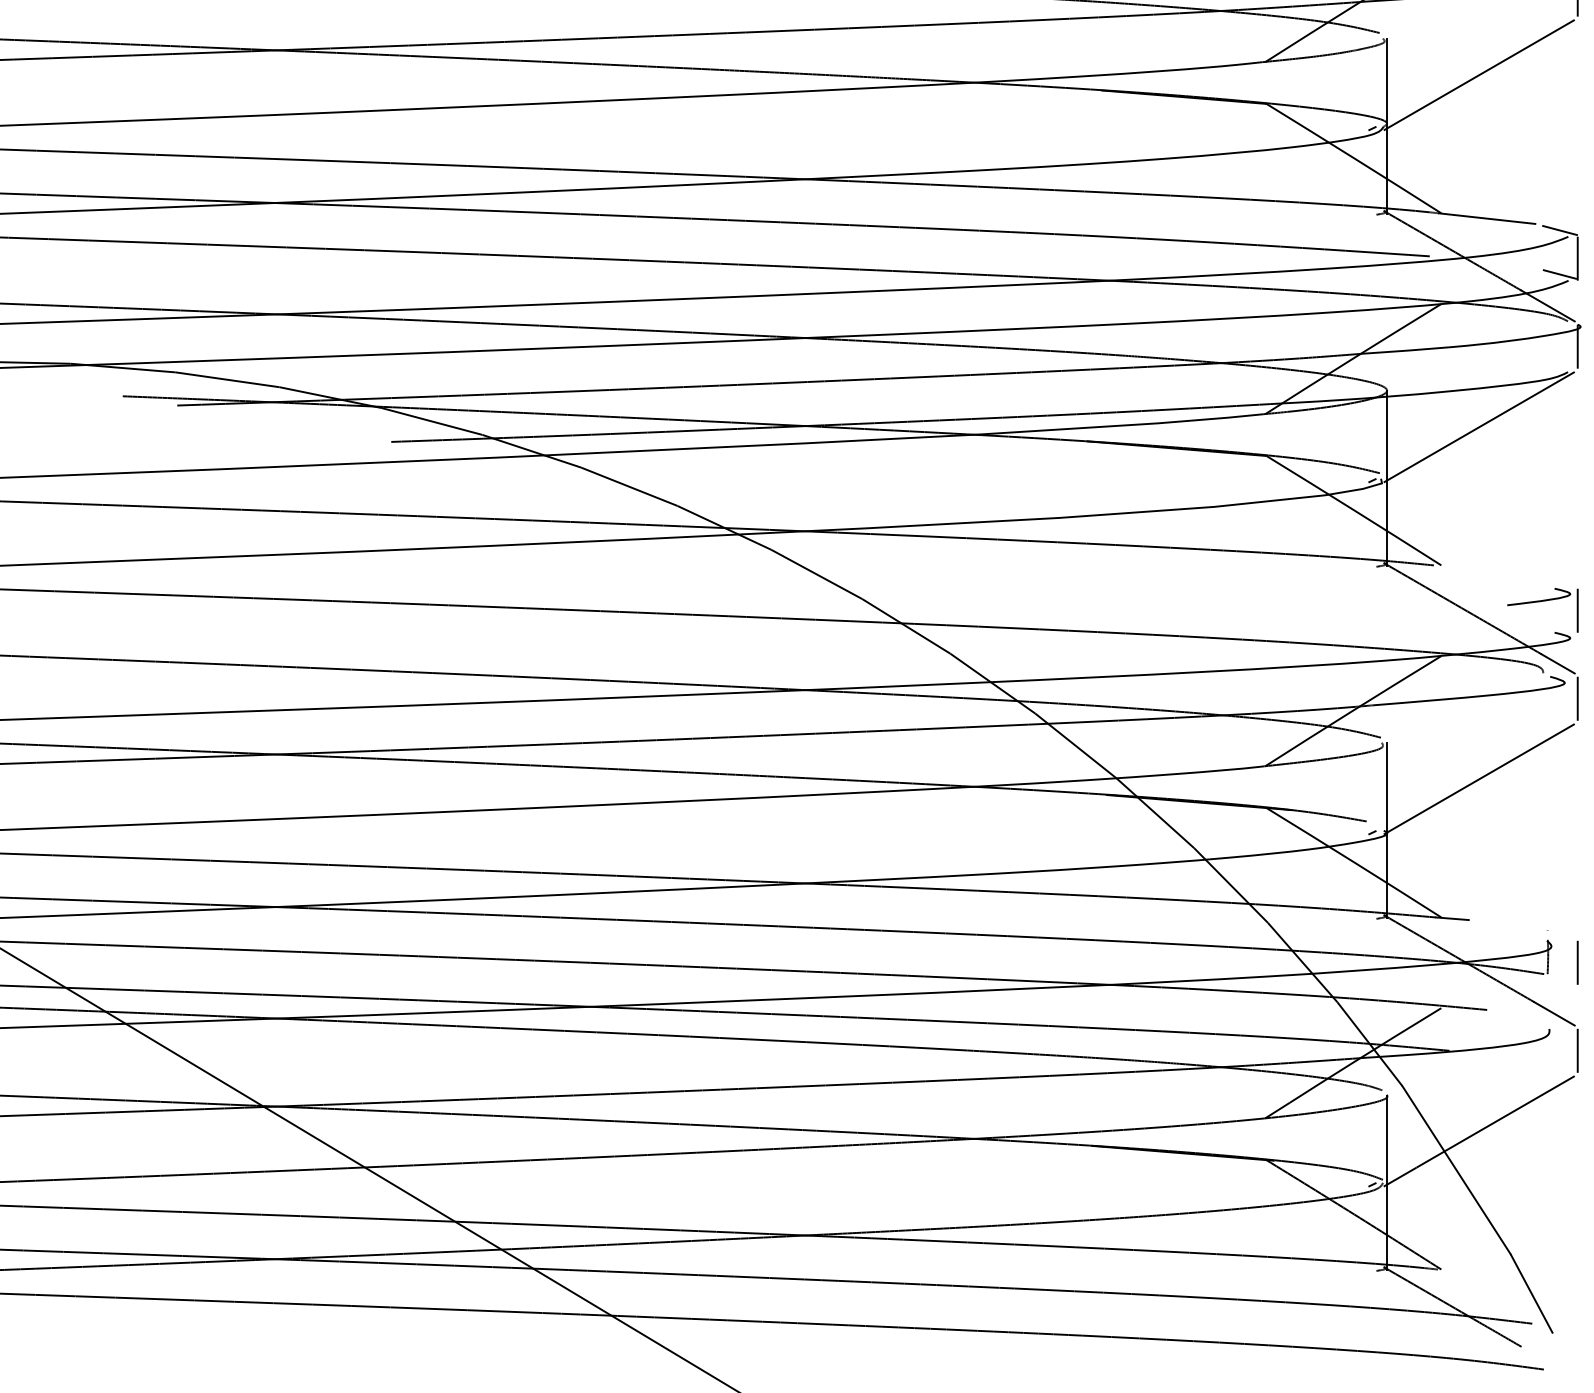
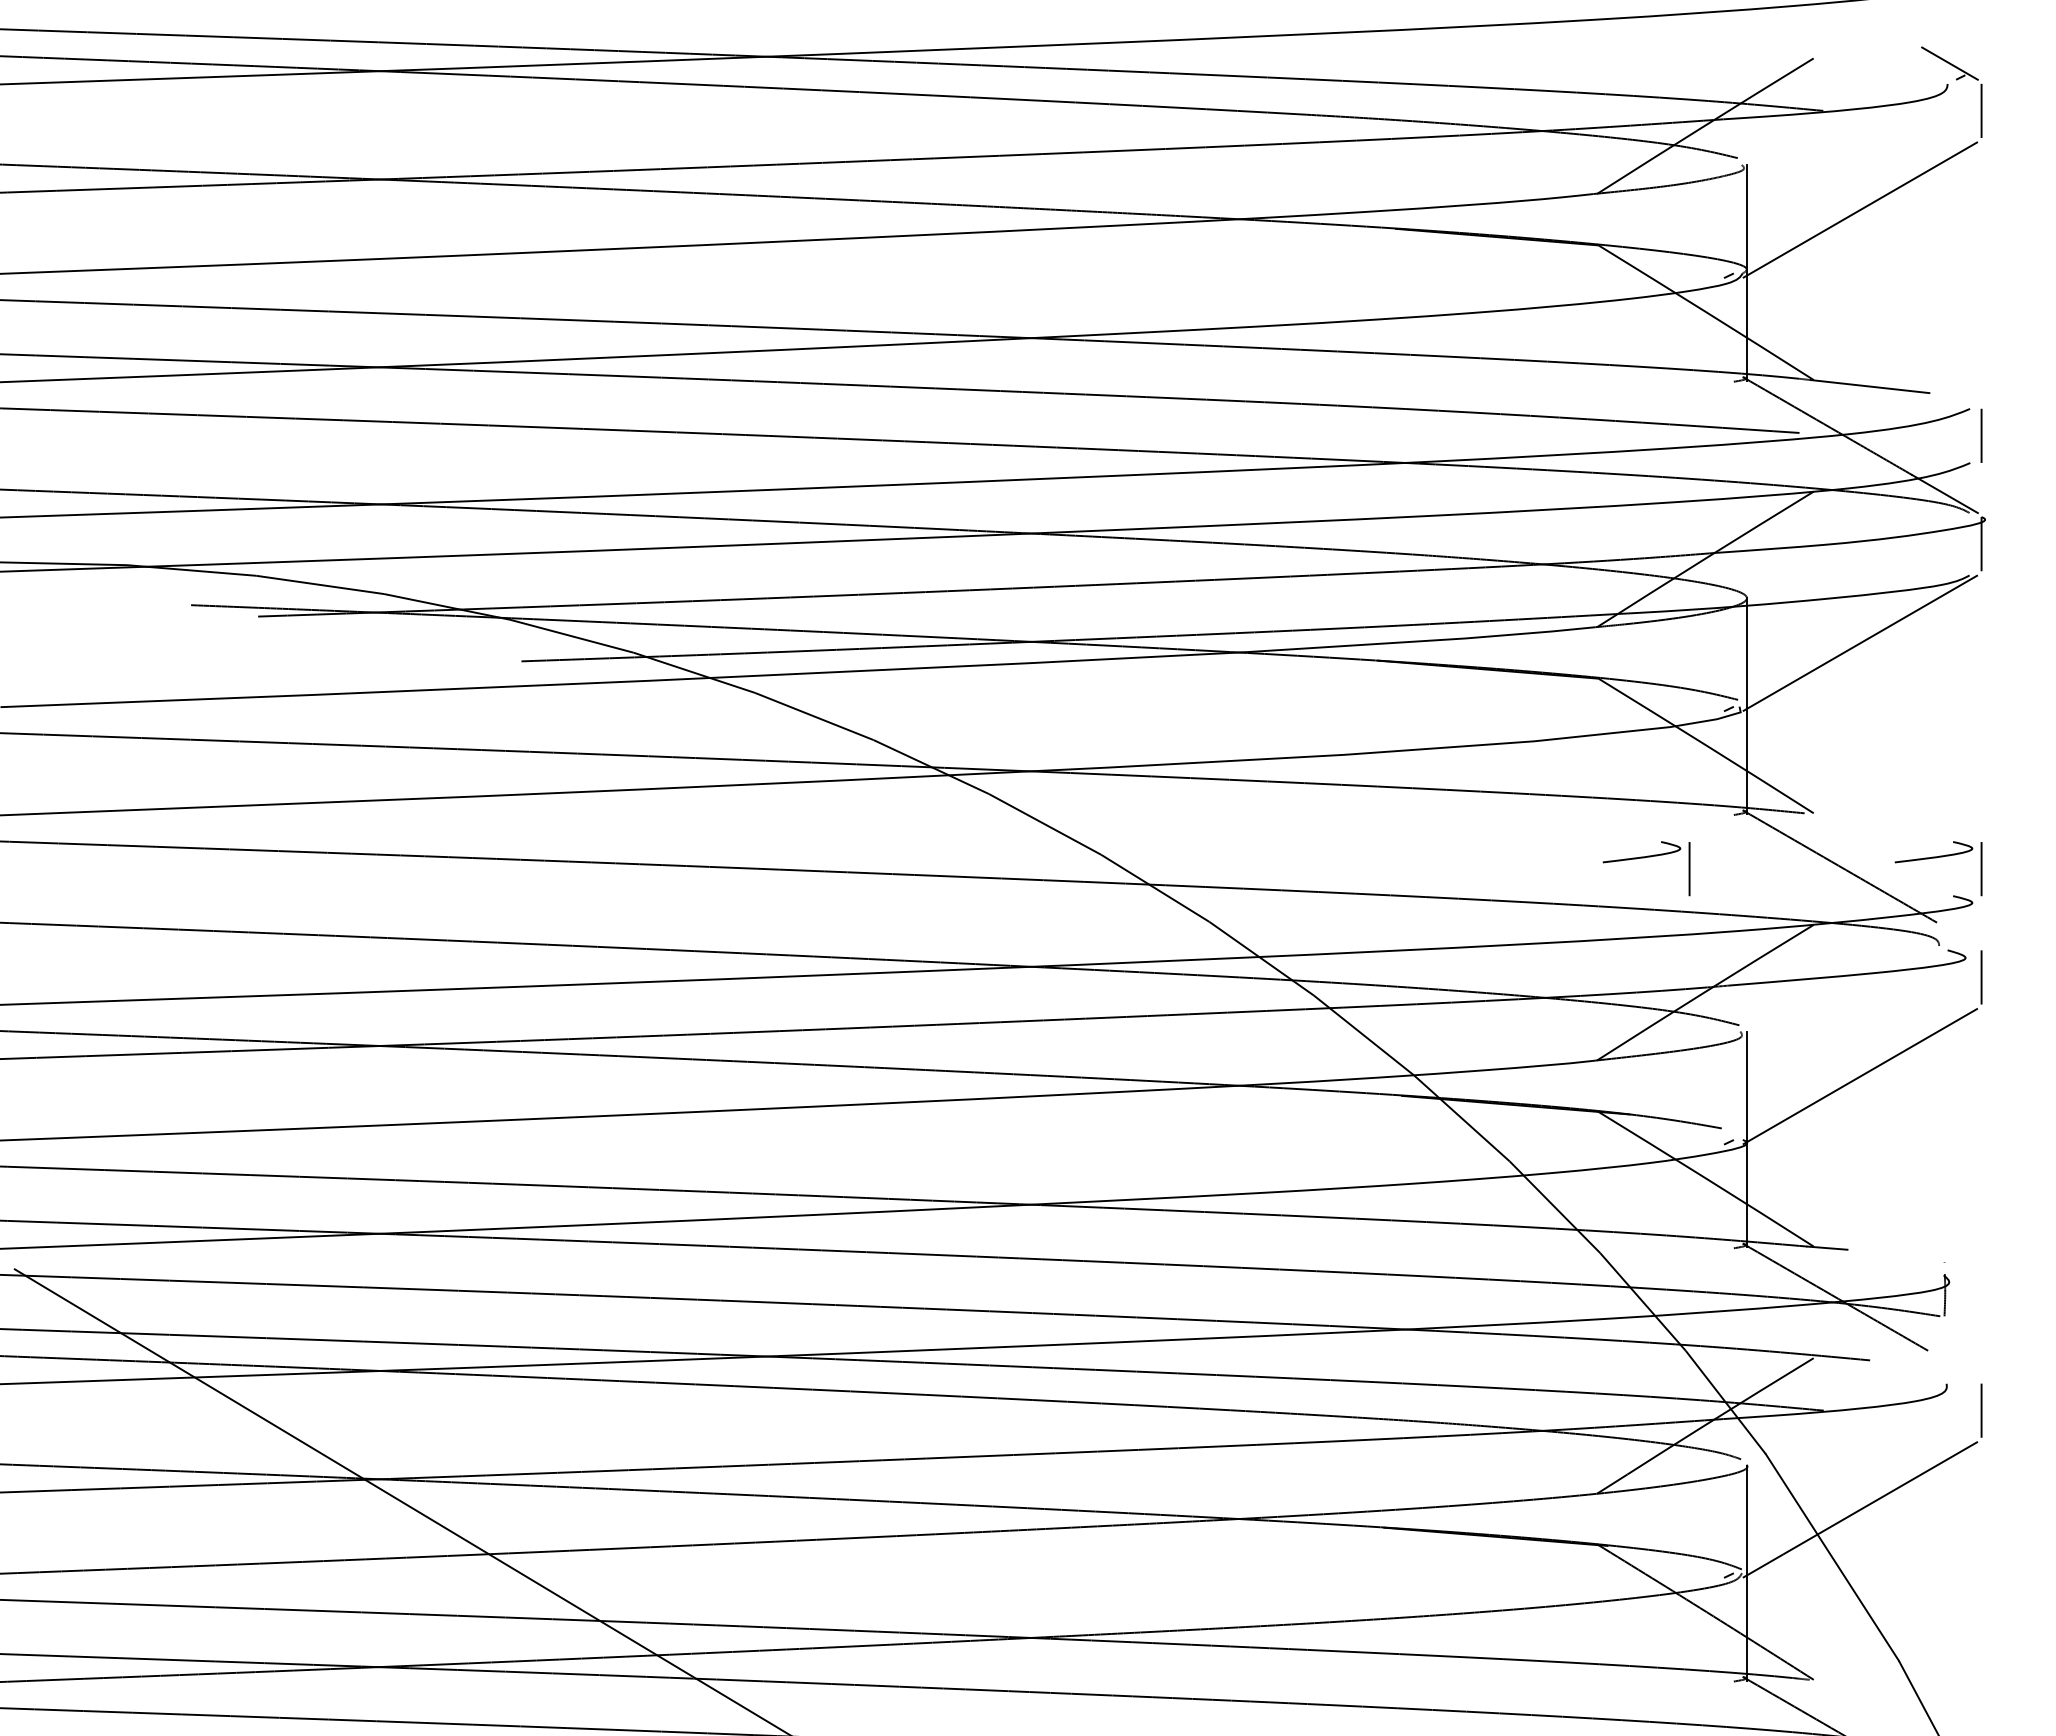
line: (1559, 229) -> (1959, 400), removed
line: (1559, 273) -> (1959, 454), removed
part: (1303, 602) -> (1644, 858), added
line: (1558, 663) -> (1957, 934), removed
line: (1577, 962) -> (1981, 1302), removed
line: (1554, 1013) -> (1952, 1364), removed

